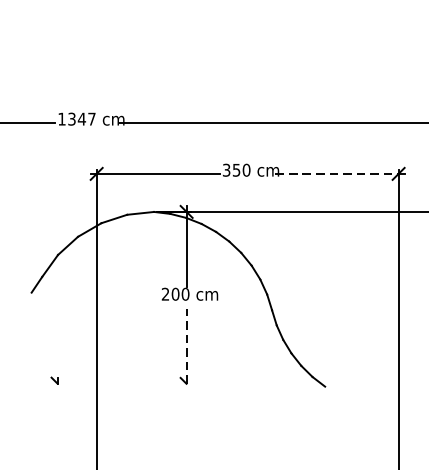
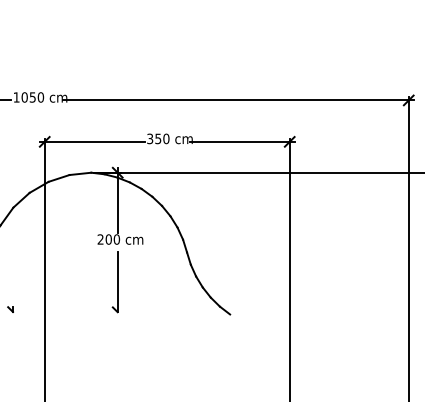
text: (81, 119) -> (32, 97), 1347 -> 1050
line: (337, 173) -> (240, 141), dashed -> solid
line: (186, 346) -> (117, 281), dashed -> solid

